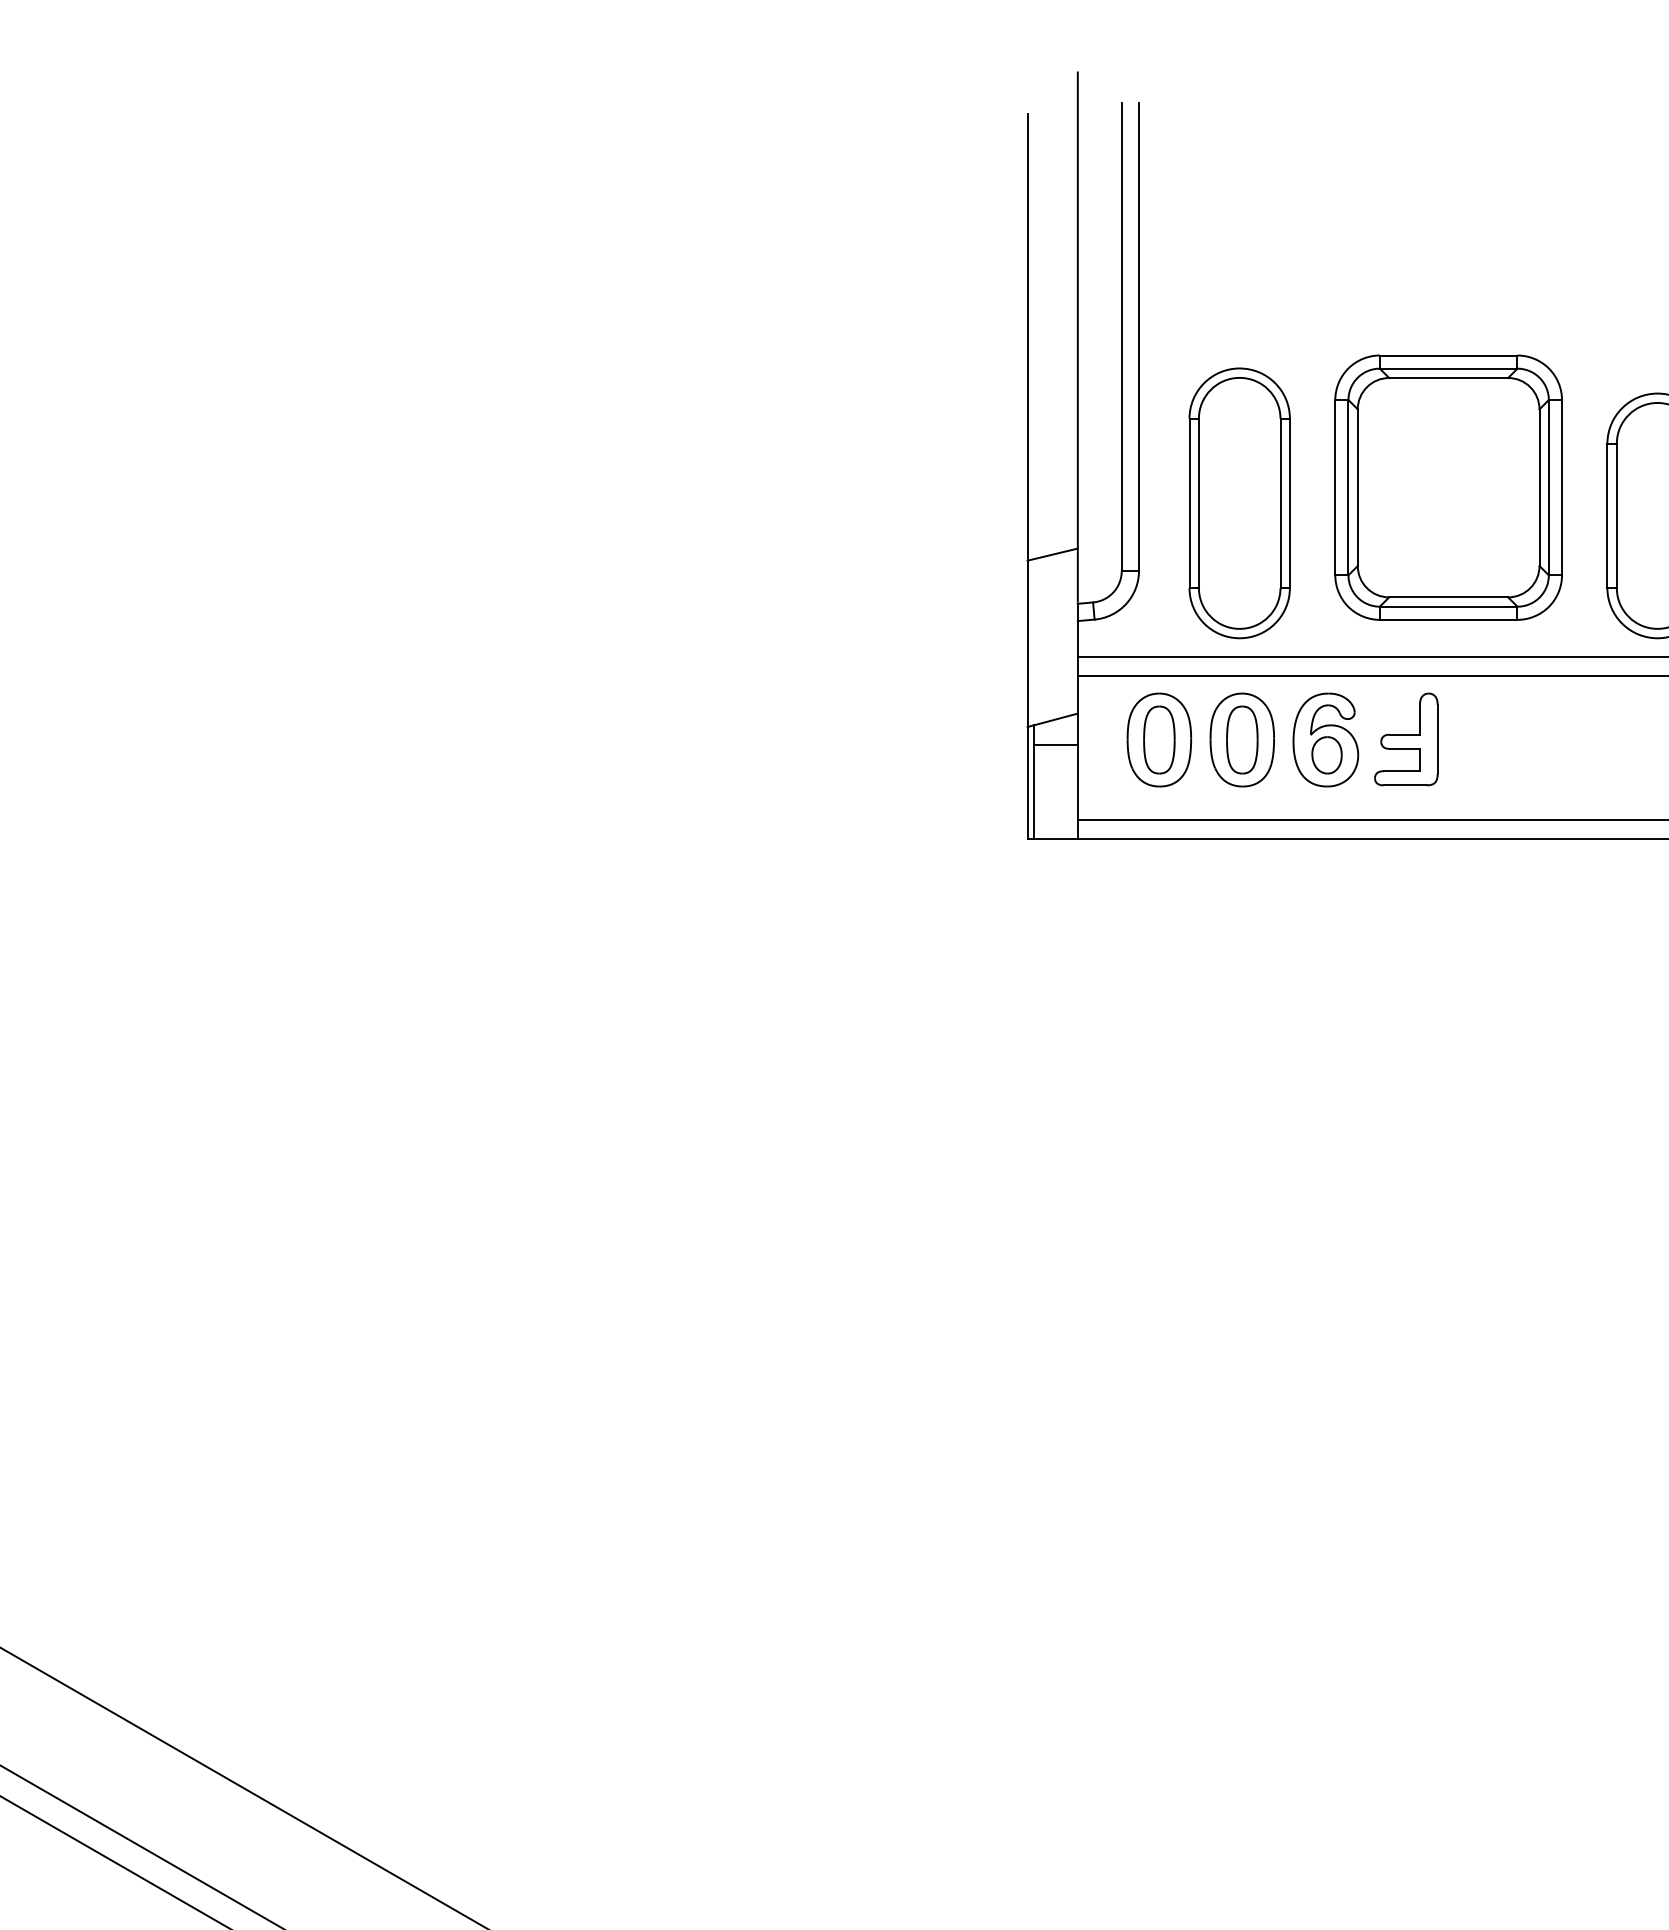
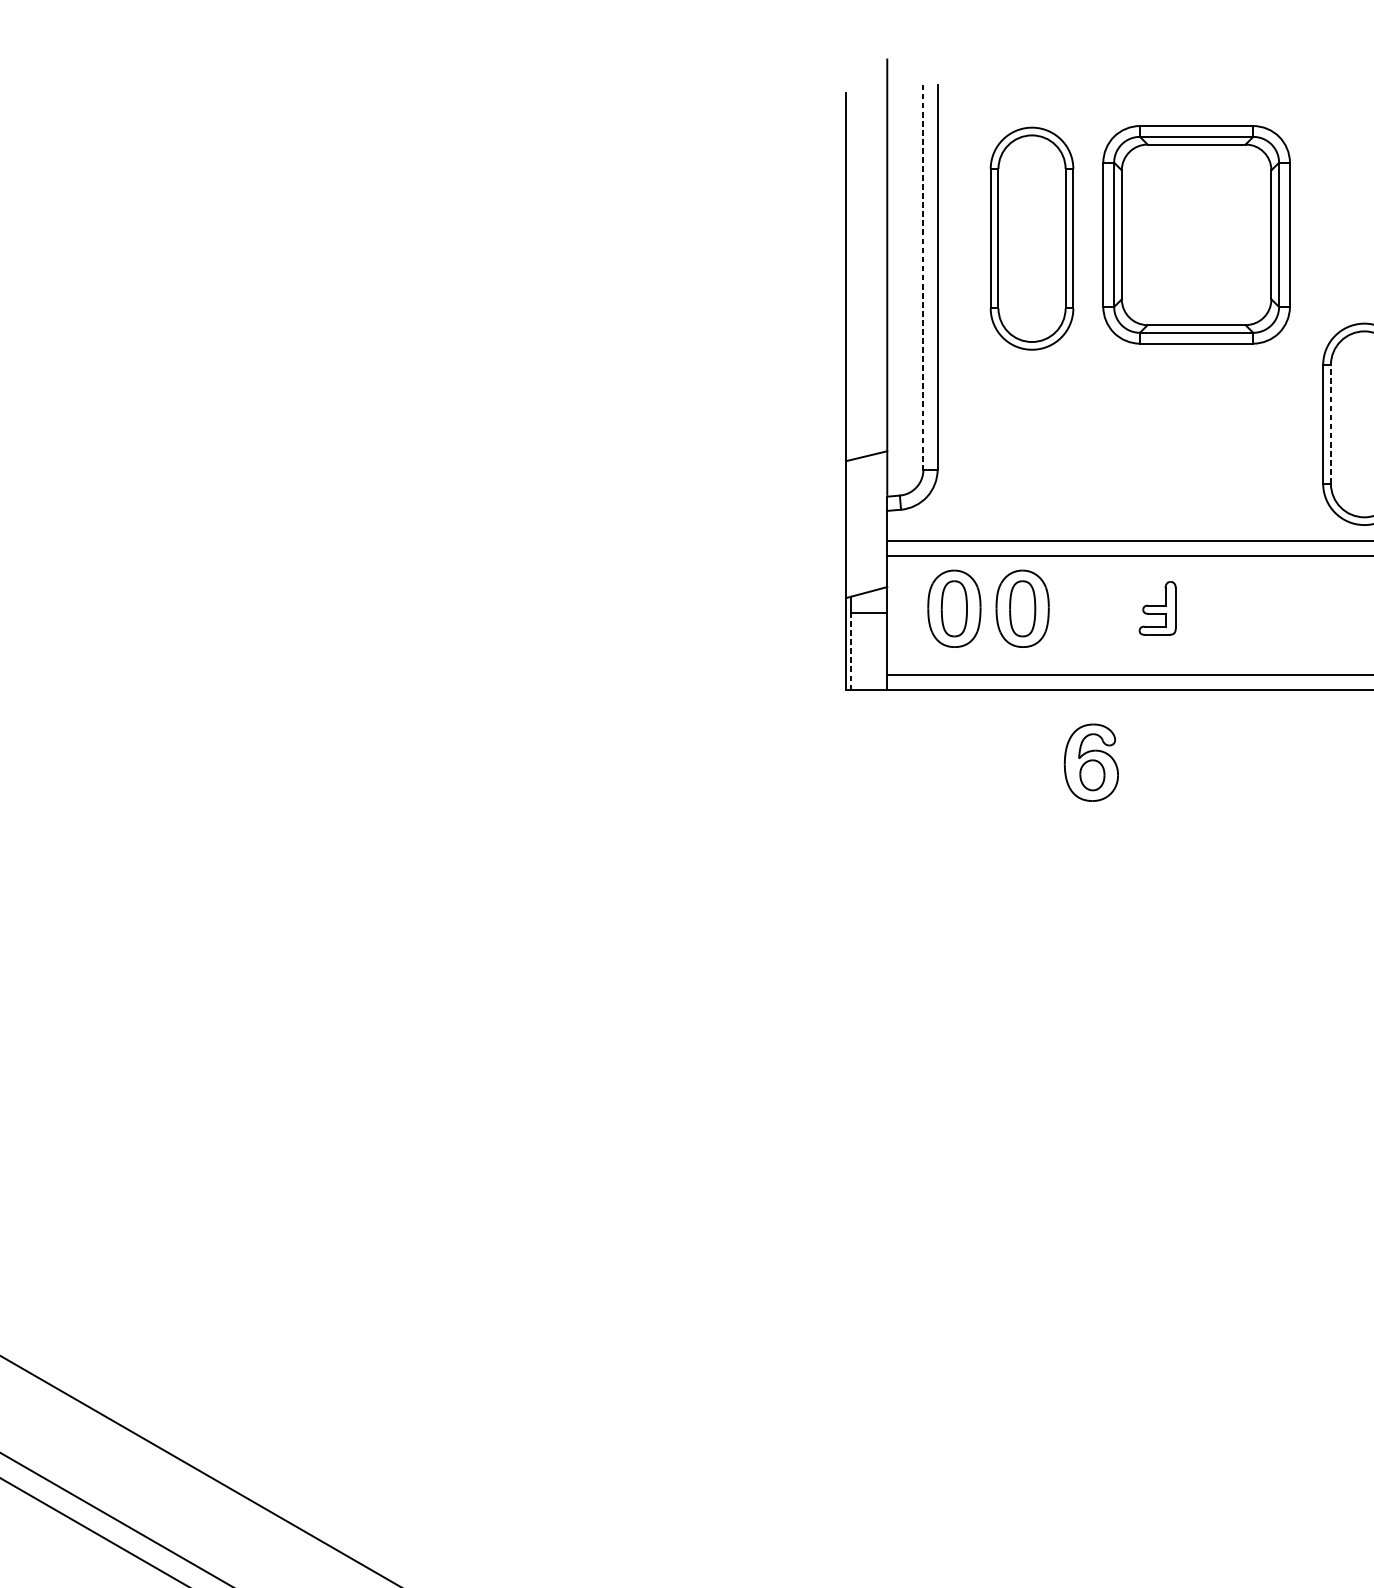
line: (1121, 337) -> (923, 277), solid -> dashed
part: (1448, 487) -> (1196, 234), moved
part: (1239, 503) -> (1031, 238), moved
line: (1616, 515) -> (1330, 424), solid -> dashed
part: (1325, 739) -> (1091, 762), moved
part: (1406, 739) -> (1157, 608), size x0.7
line: (1033, 791) -> (850, 651), solid -> dashed

